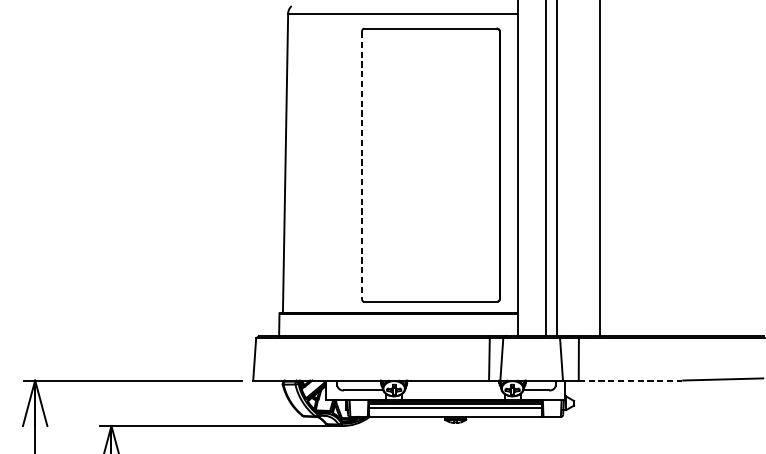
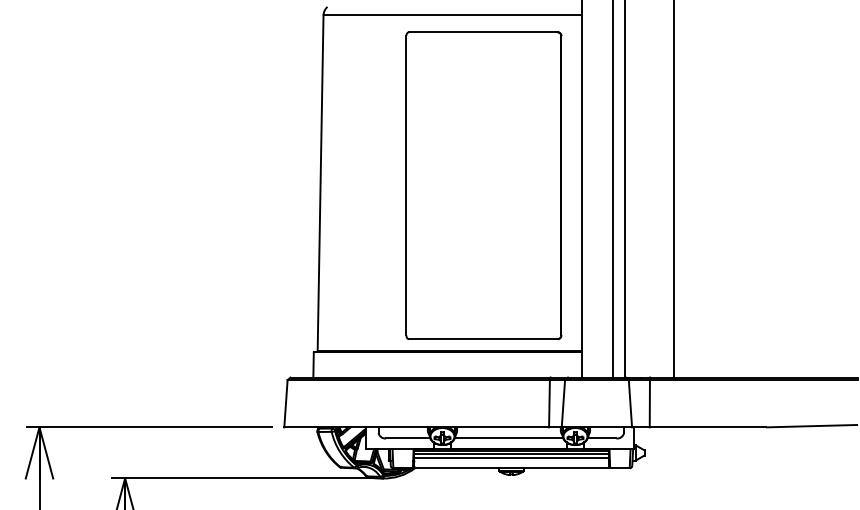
line: (362, 165) -> (406, 185), dashed -> solid
line: (631, 380) -> (708, 427), dashed -> solid
line: (452, 390) -> (508, 438), added

